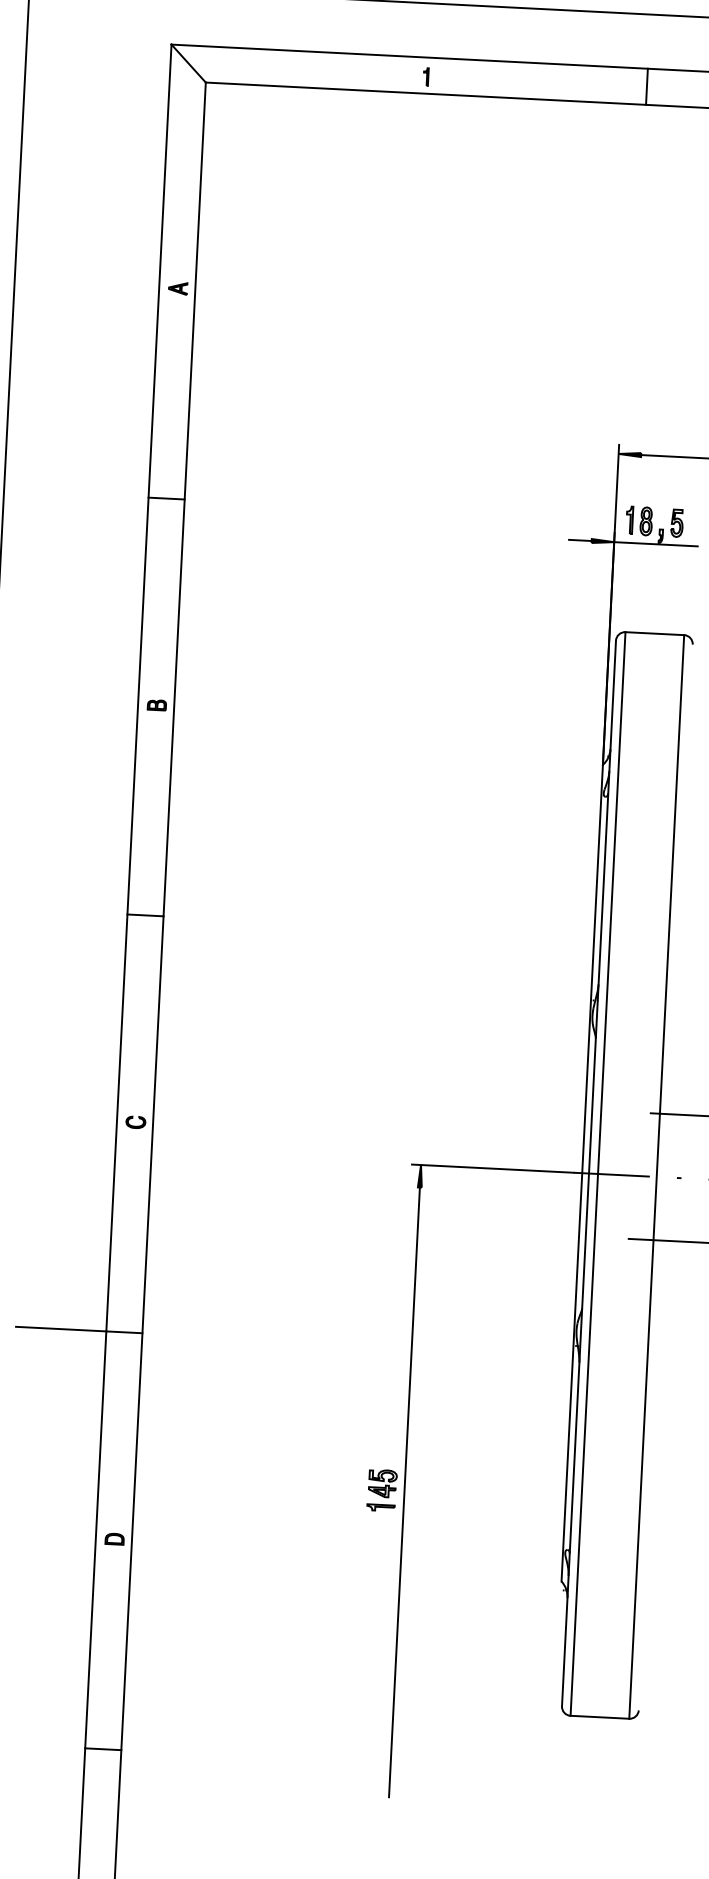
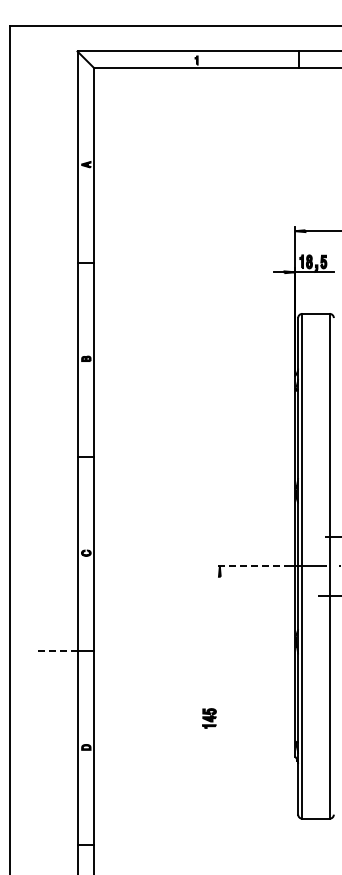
line: (493, 1169) -> (253, 566), solid -> dashed
line: (61, 1330) -> (56, 651), solid -> dashed
line: (403, 1491) -> (219, 718), removed

